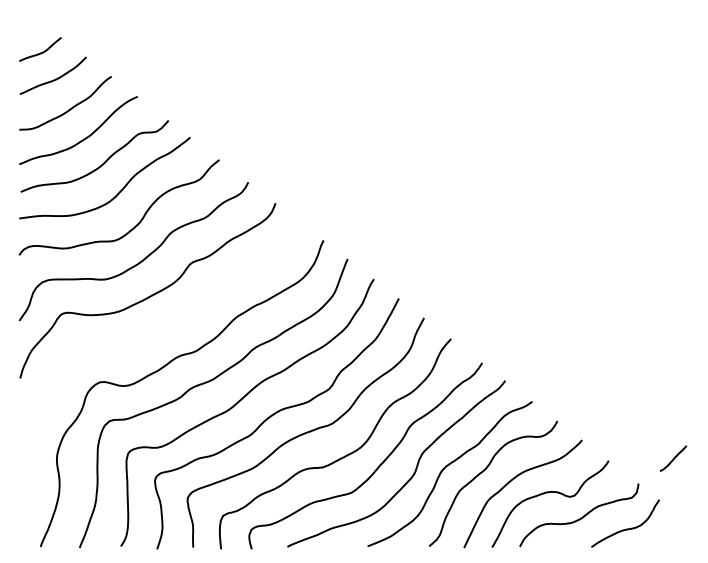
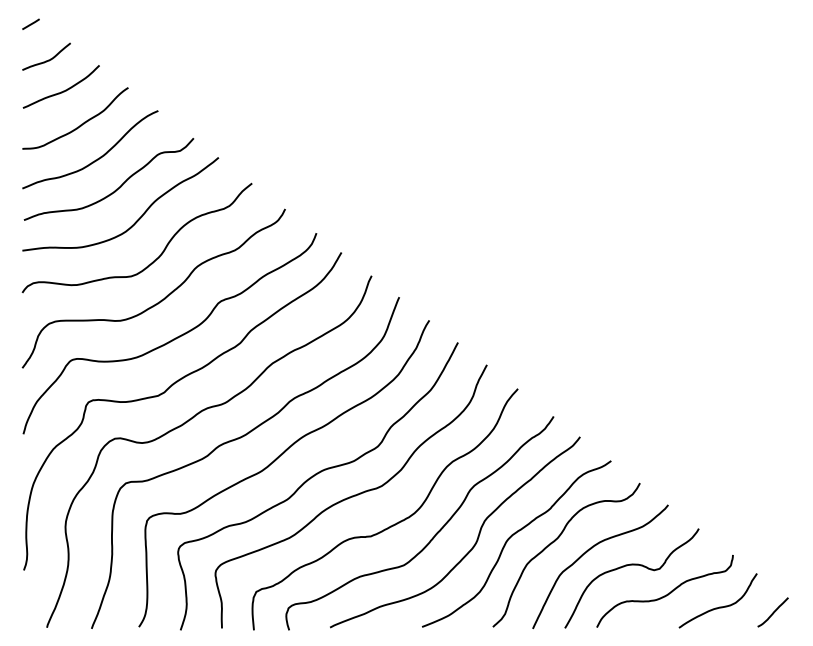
line: (26, 21) -> (30, 24), added
curve: (143, 342) -> (164, 393), added
curve: (673, 458) -> (773, 612), moved

